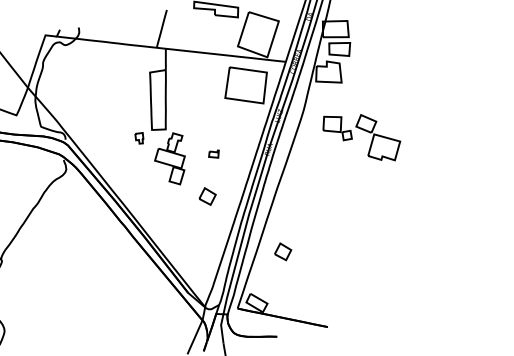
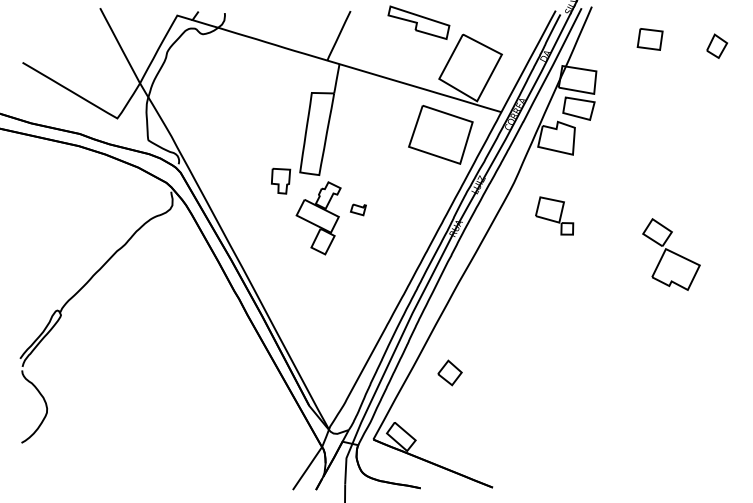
part: (378, 137) -> (671, 254), moved
part: (139, 138) -> (281, 180), size x1.67
part: (213, 154) -> (357, 209), moved
part: (207, 196) -> (359, 277), removed

